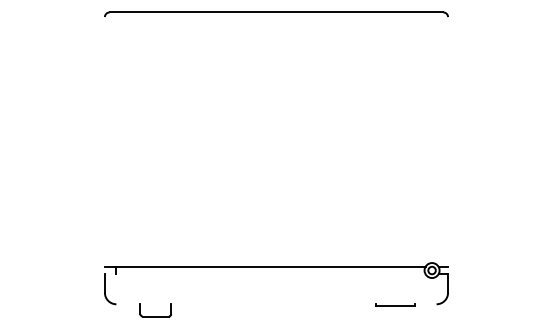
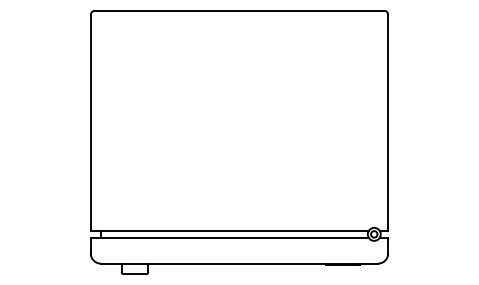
line: (104, 141) -> (90, 122), added
line: (448, 141) -> (388, 122), added
line: (264, 274) -> (229, 237), added
line: (276, 304) -> (239, 263), added

